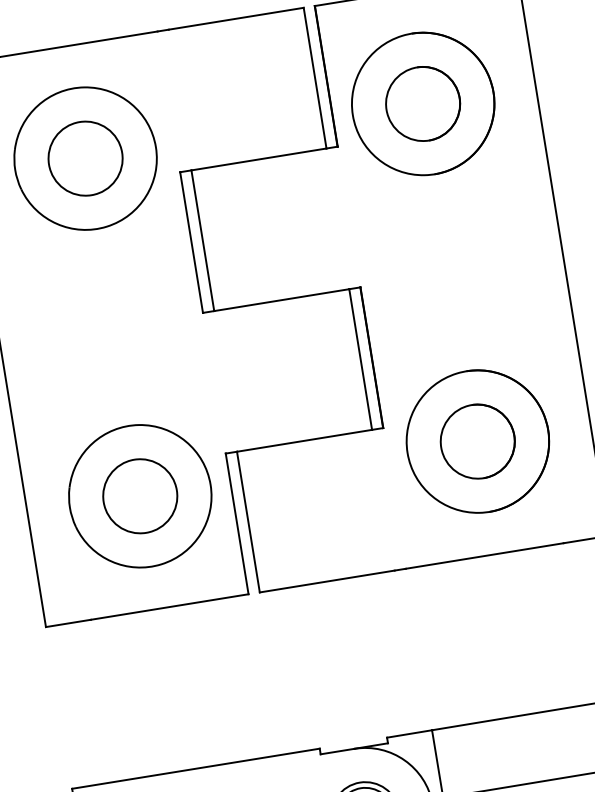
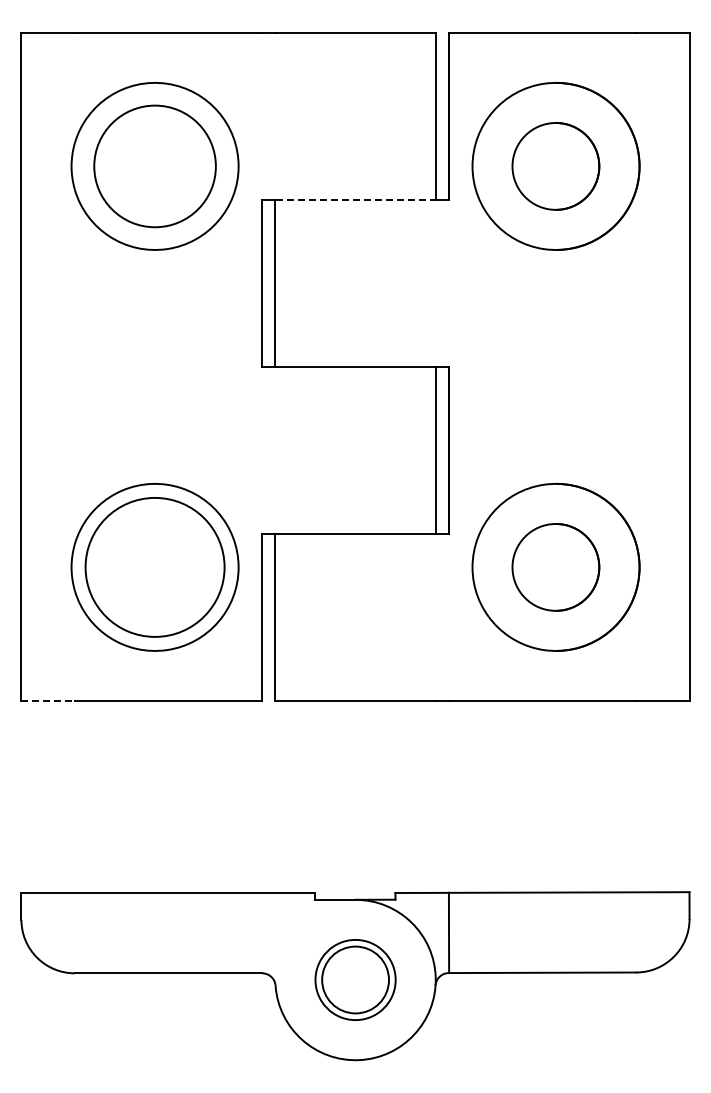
circle: (85, 158) -> (154, 166), size x1.4
line: (258, 159) -> (355, 199), solid -> dashed
circle: (139, 495) -> (154, 566), size x1.6
line: (68, 623) -> (48, 701), solid -> dashed

